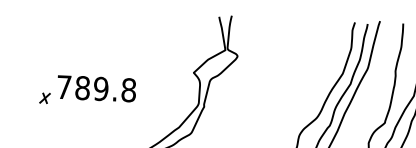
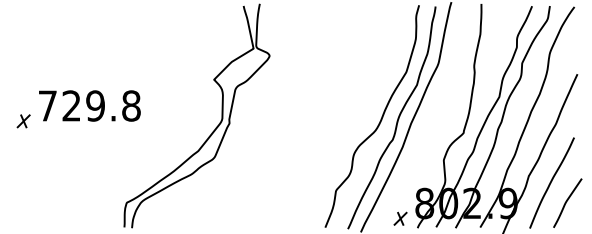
text: (82, 87) -> (71, 105), 789.8 -> 729.8

